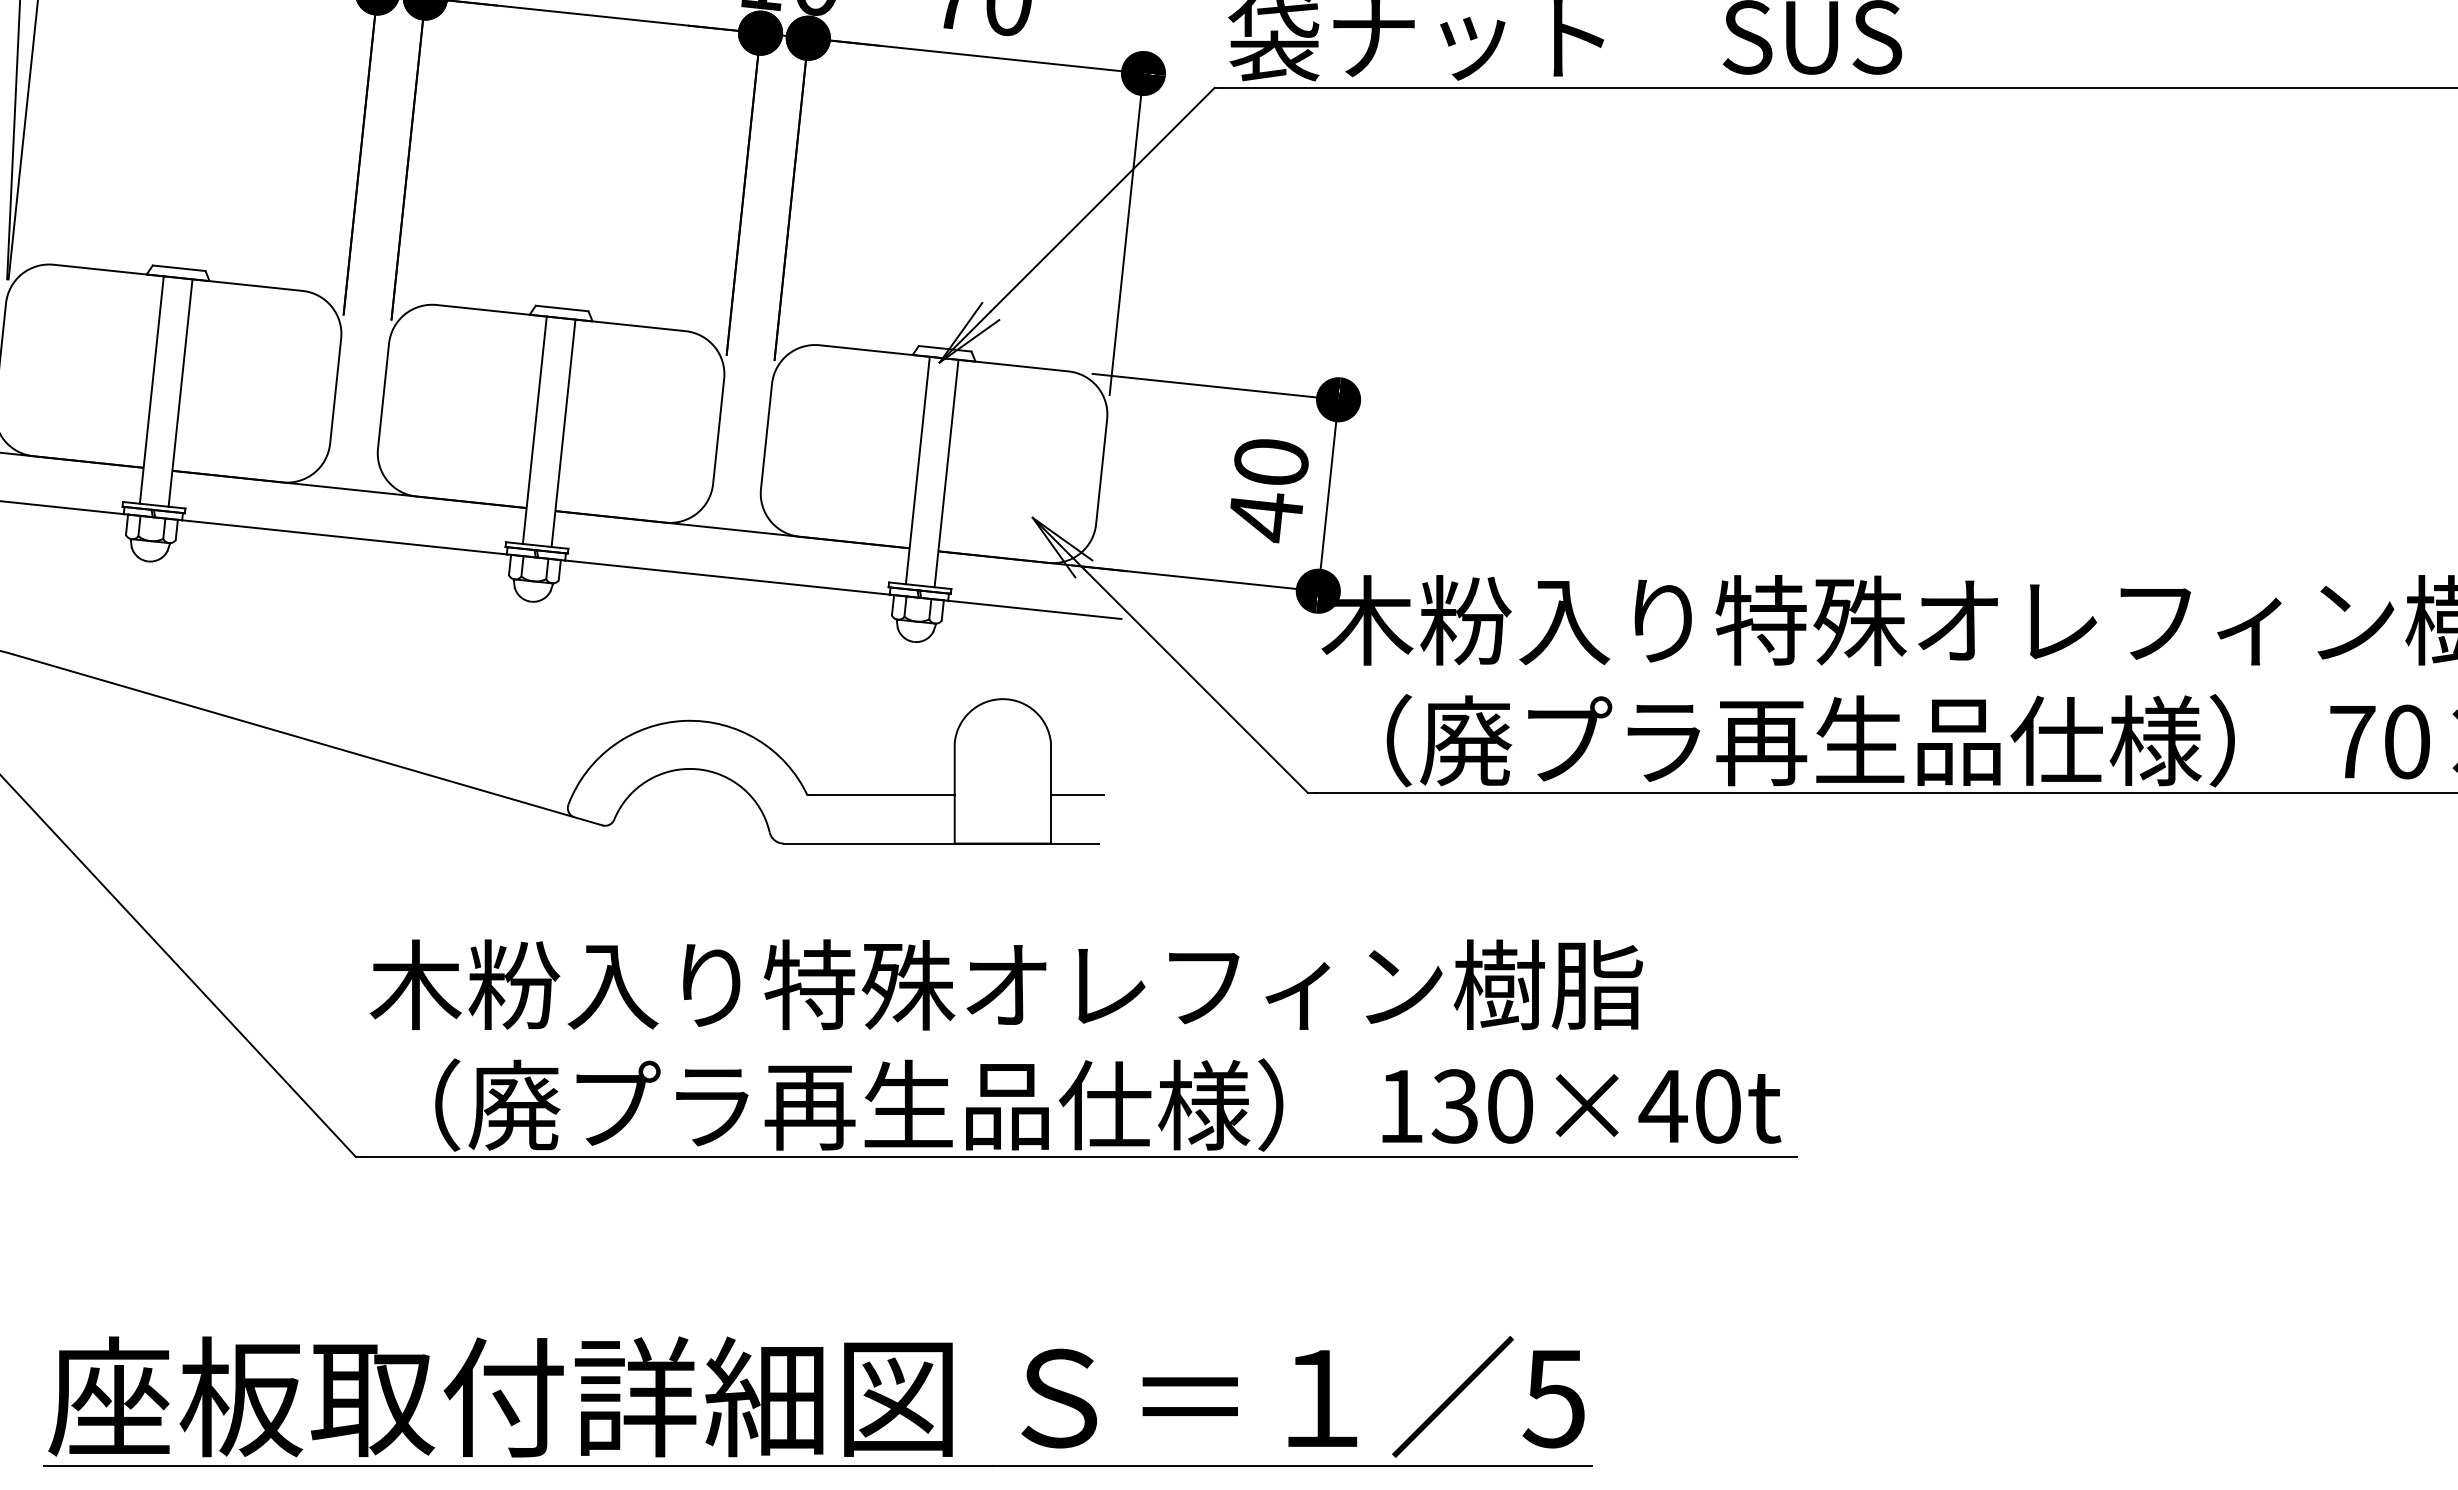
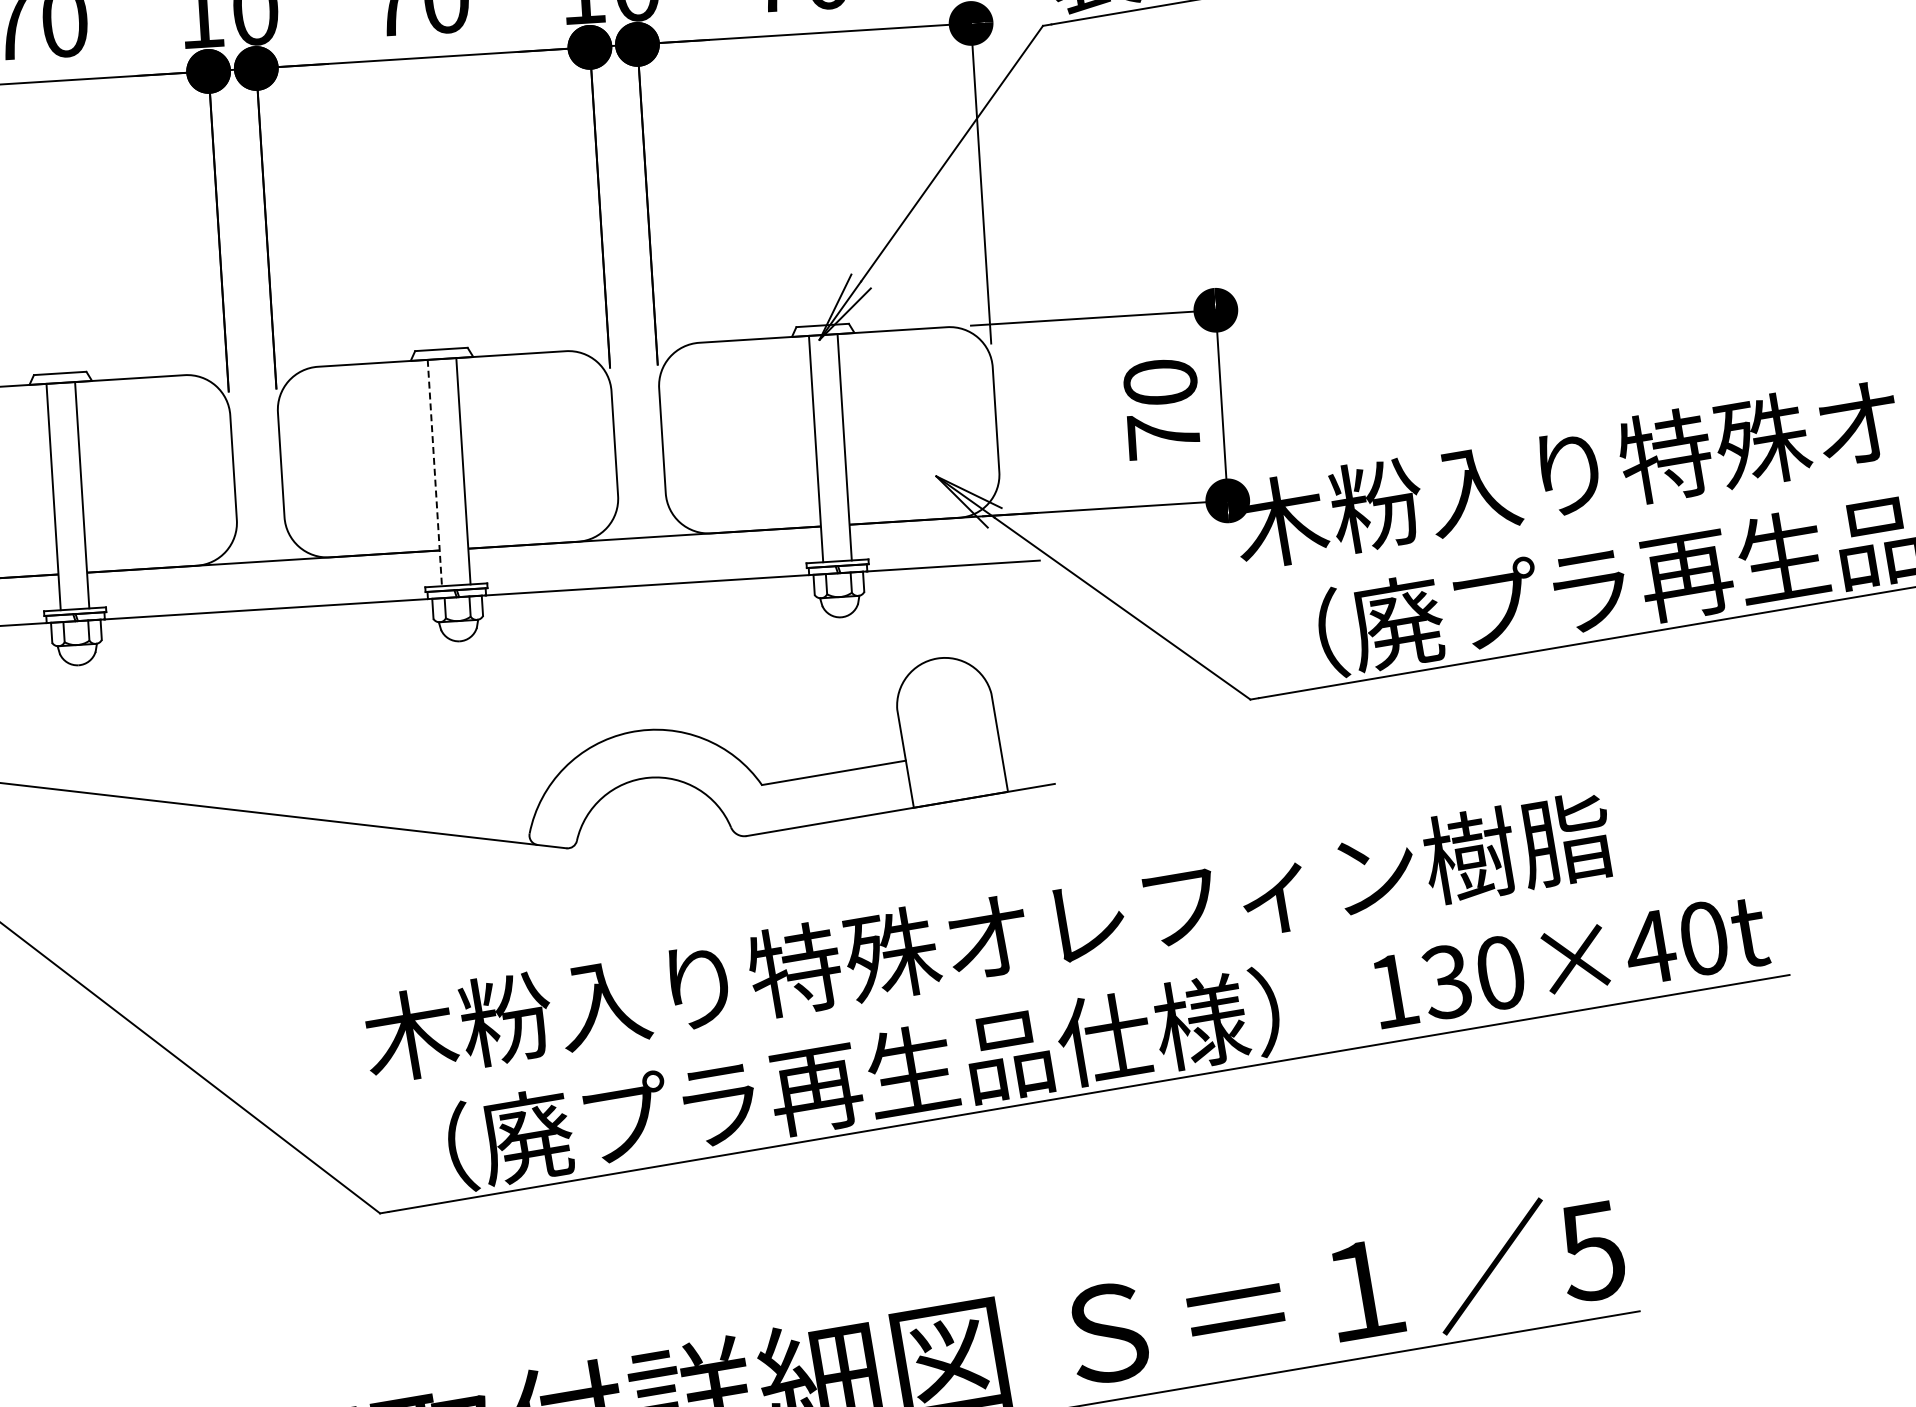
line: (534, 430) -> (434, 473), solid -> dashed
text: (1265, 516) -> (1163, 436), 40 -> 70
line: (1076, 795) -> (1025, 740), removed

